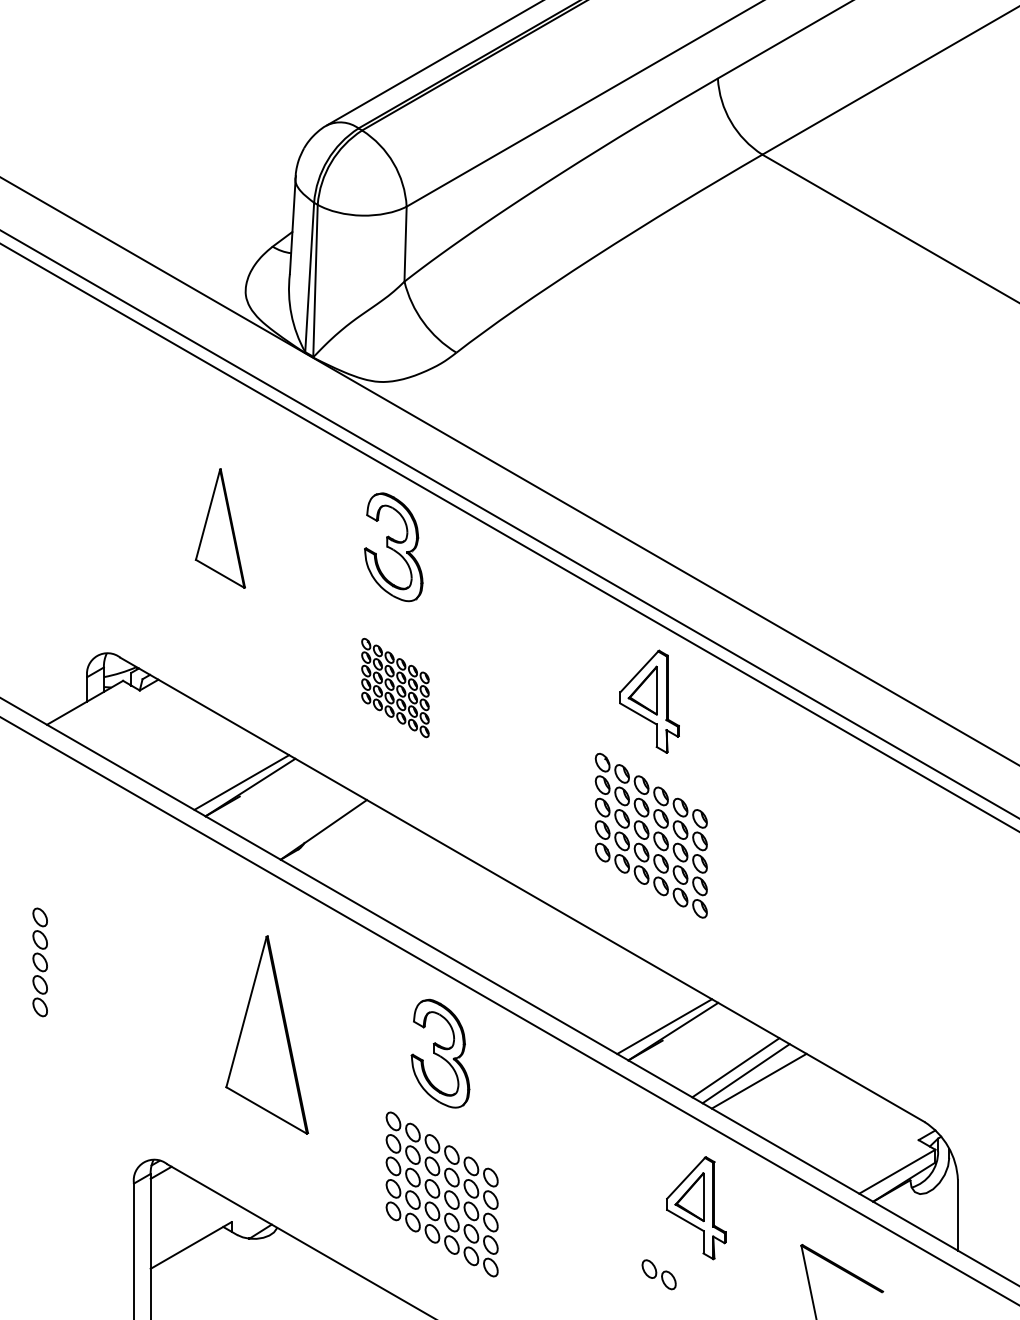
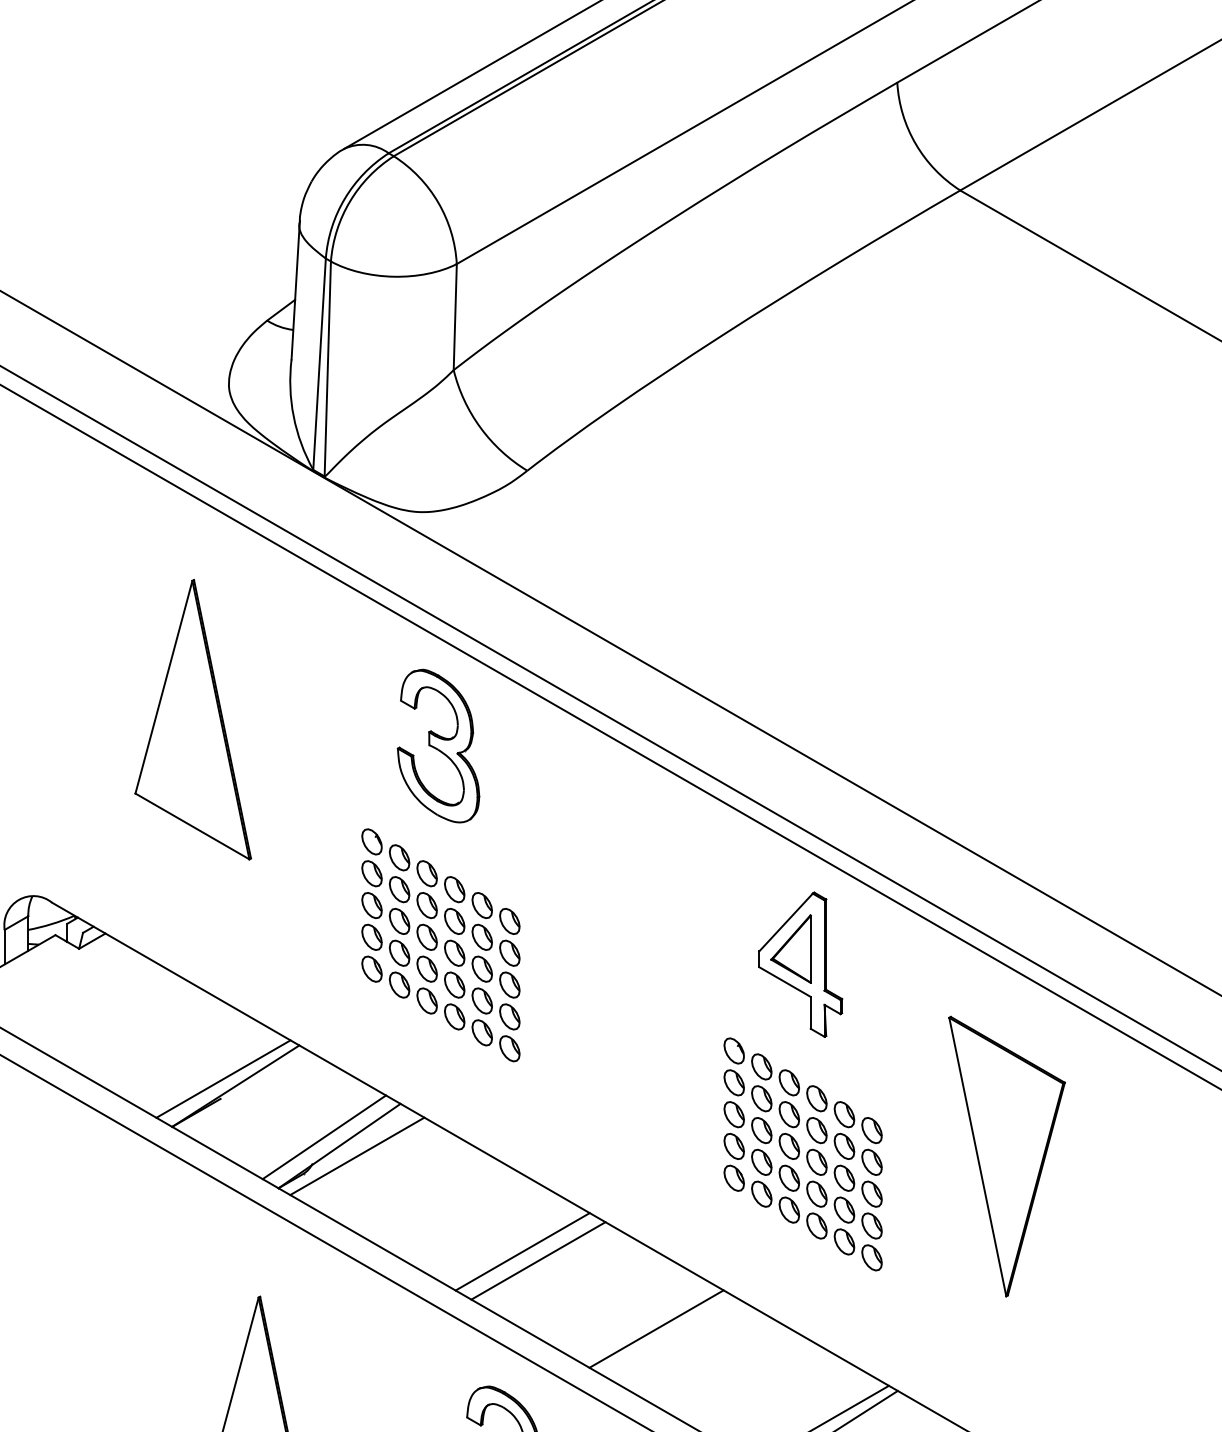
part: (220, 528) -> (193, 719), size x1.67
part: (395, 687) -> (441, 944), size x1.67
line: (312, 823) -> (323, 1137), added
line: (336, 836) -> (357, 1155), added
part: (795, 837) -> (1007, 1156), added
line: (452, 904) -> (521, 1251), added
line: (463, 910) -> (537, 1260), added
line: (547, 958) -> (656, 1328), added

